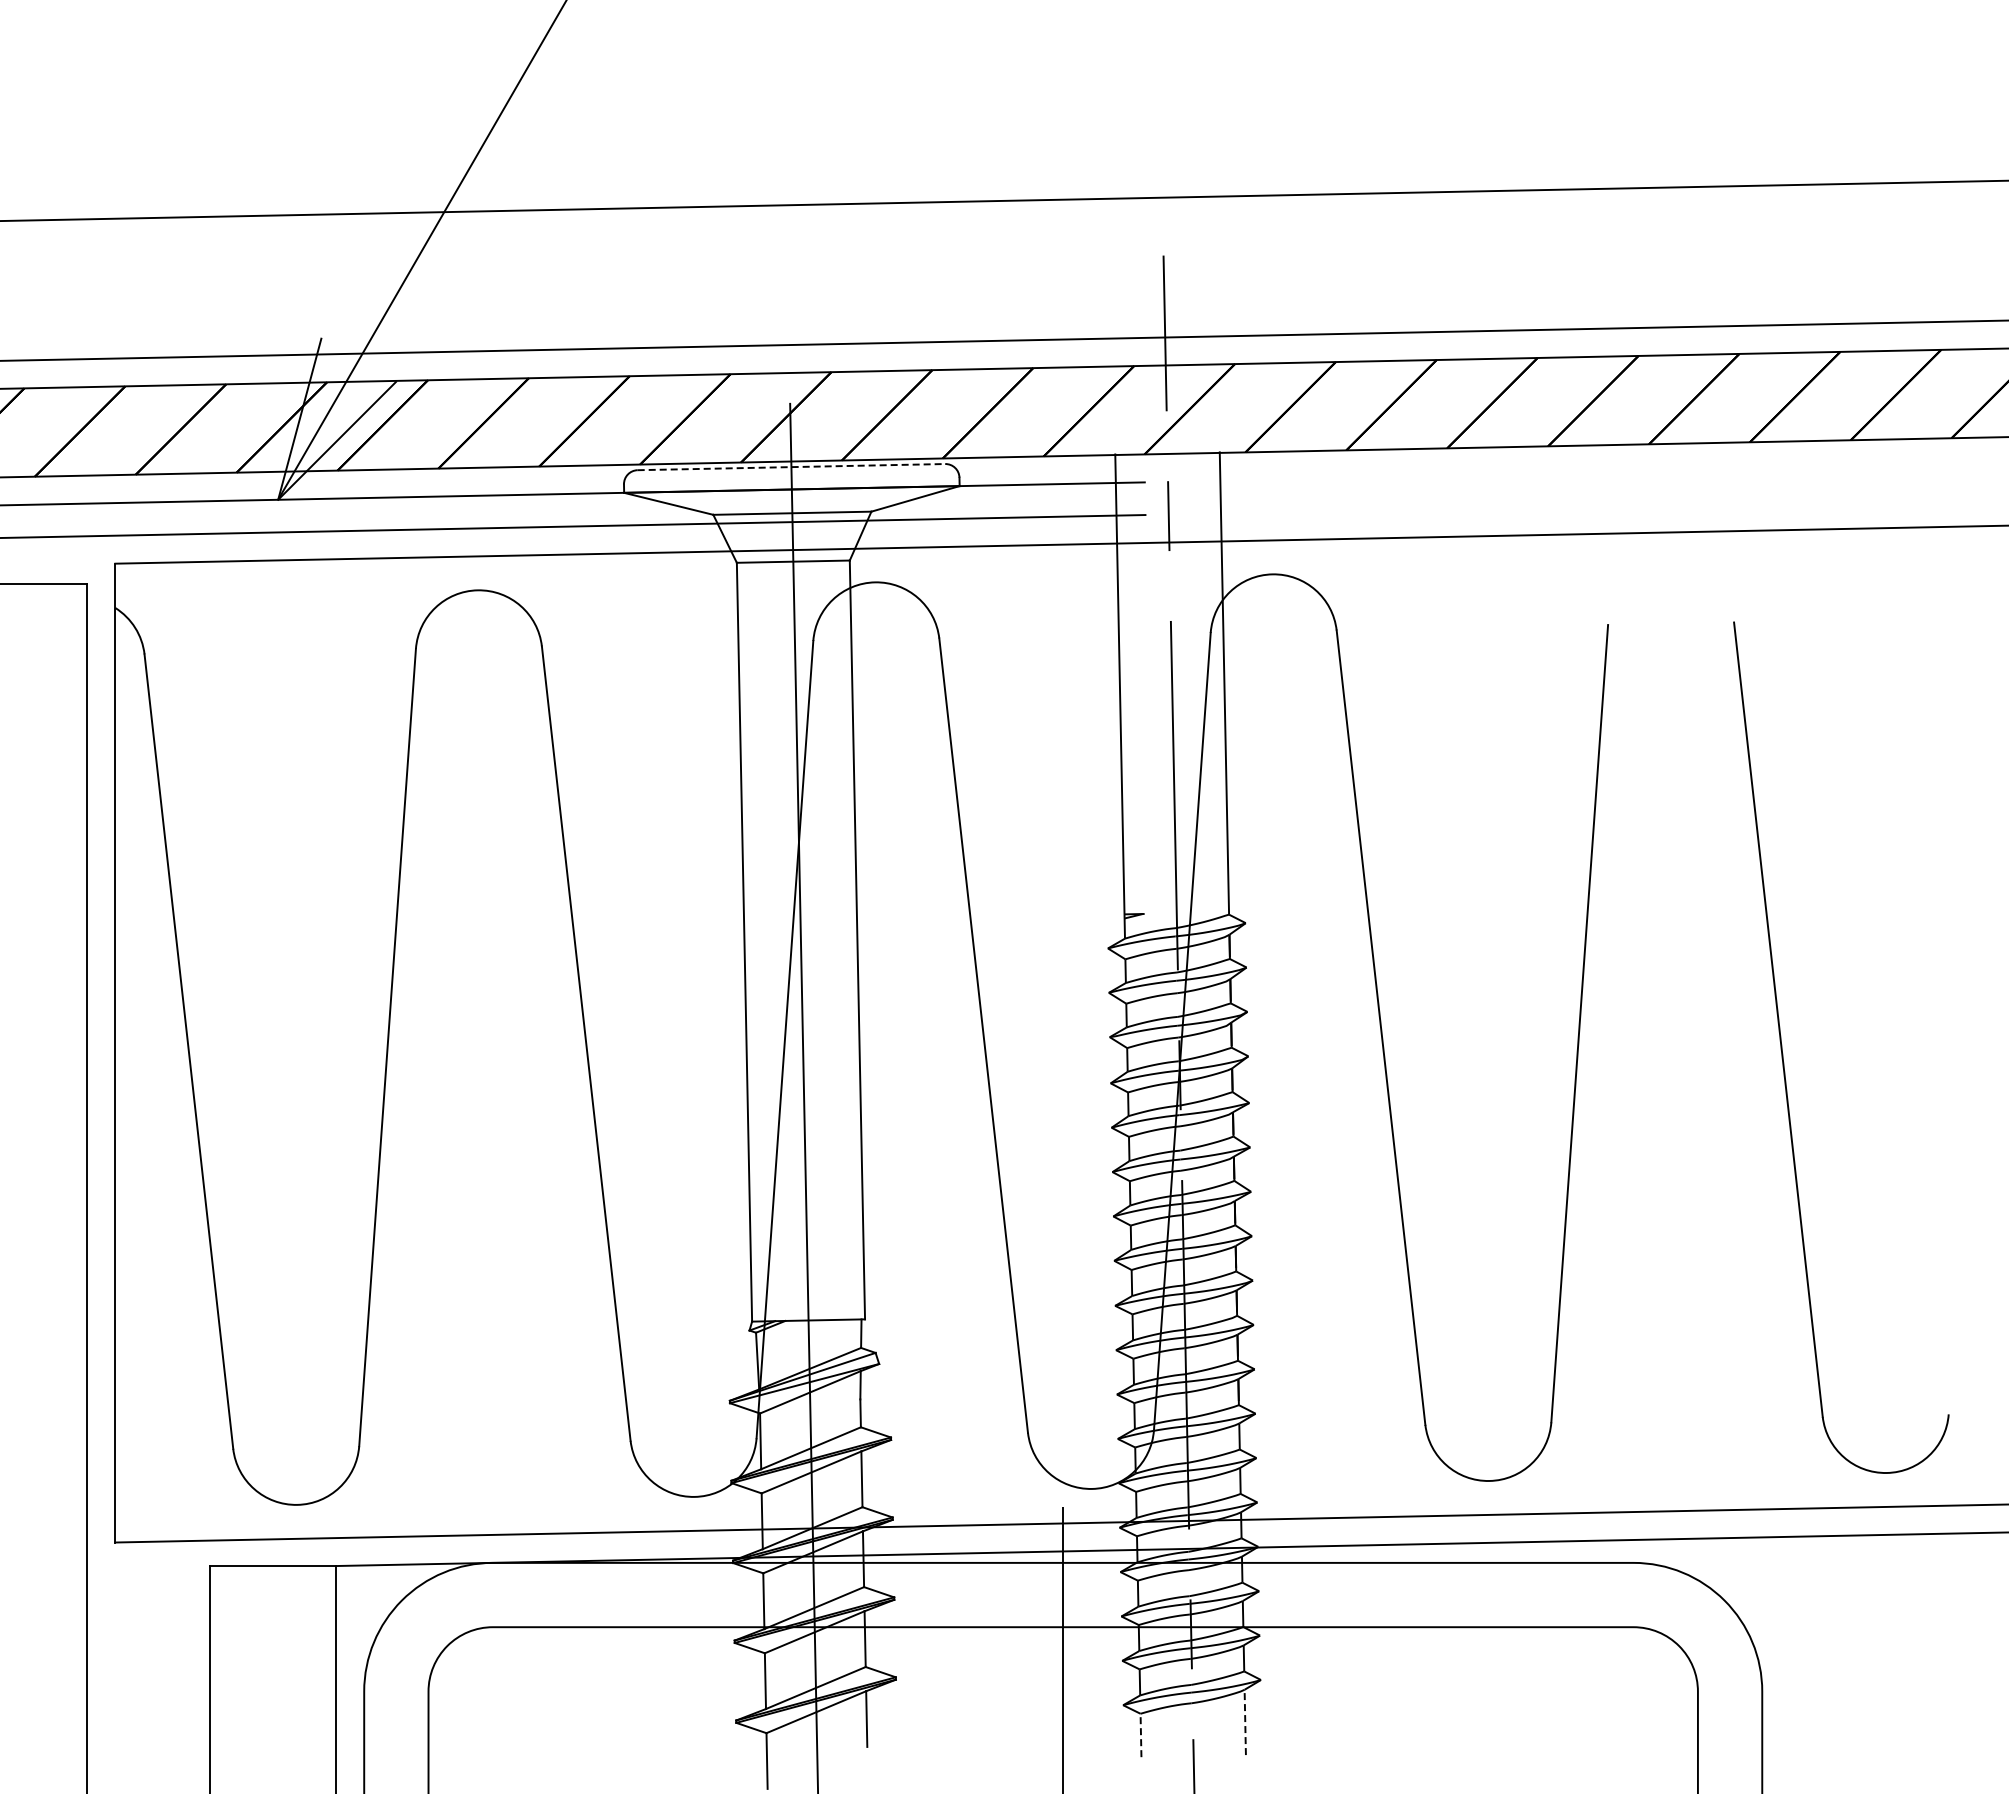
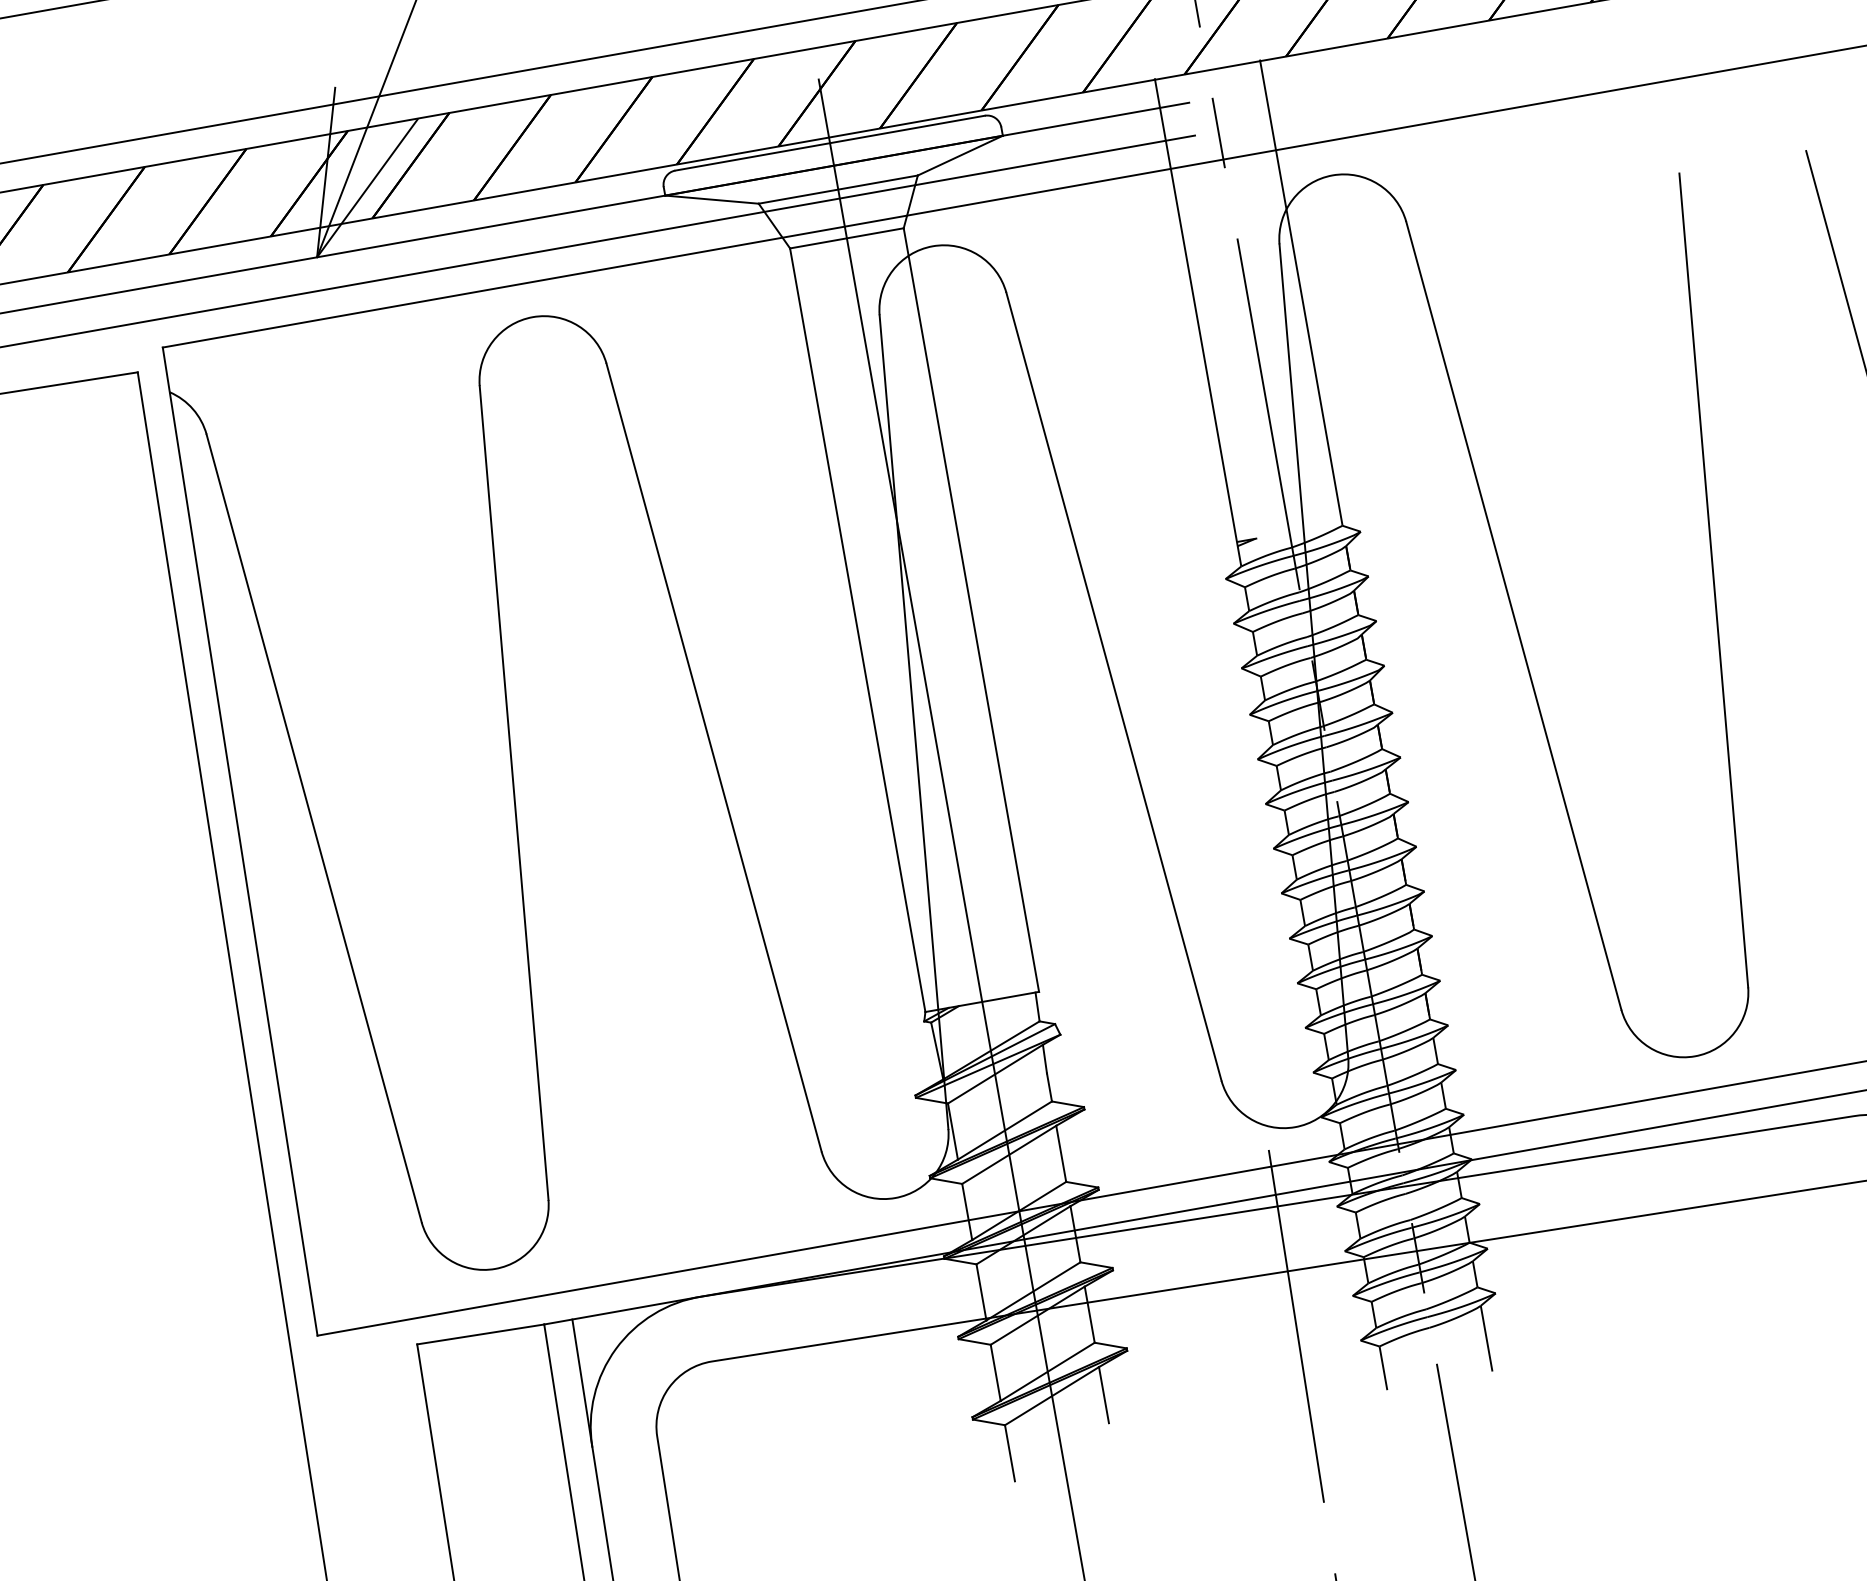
line: (791, 467) -> (830, 143), dashed -> solid
line: (364, 1628) -> (582, 1383), added
line: (1245, 1722) -> (1486, 1338), dashed -> solid
line: (1141, 1735) -> (1383, 1368), dashed -> solid

